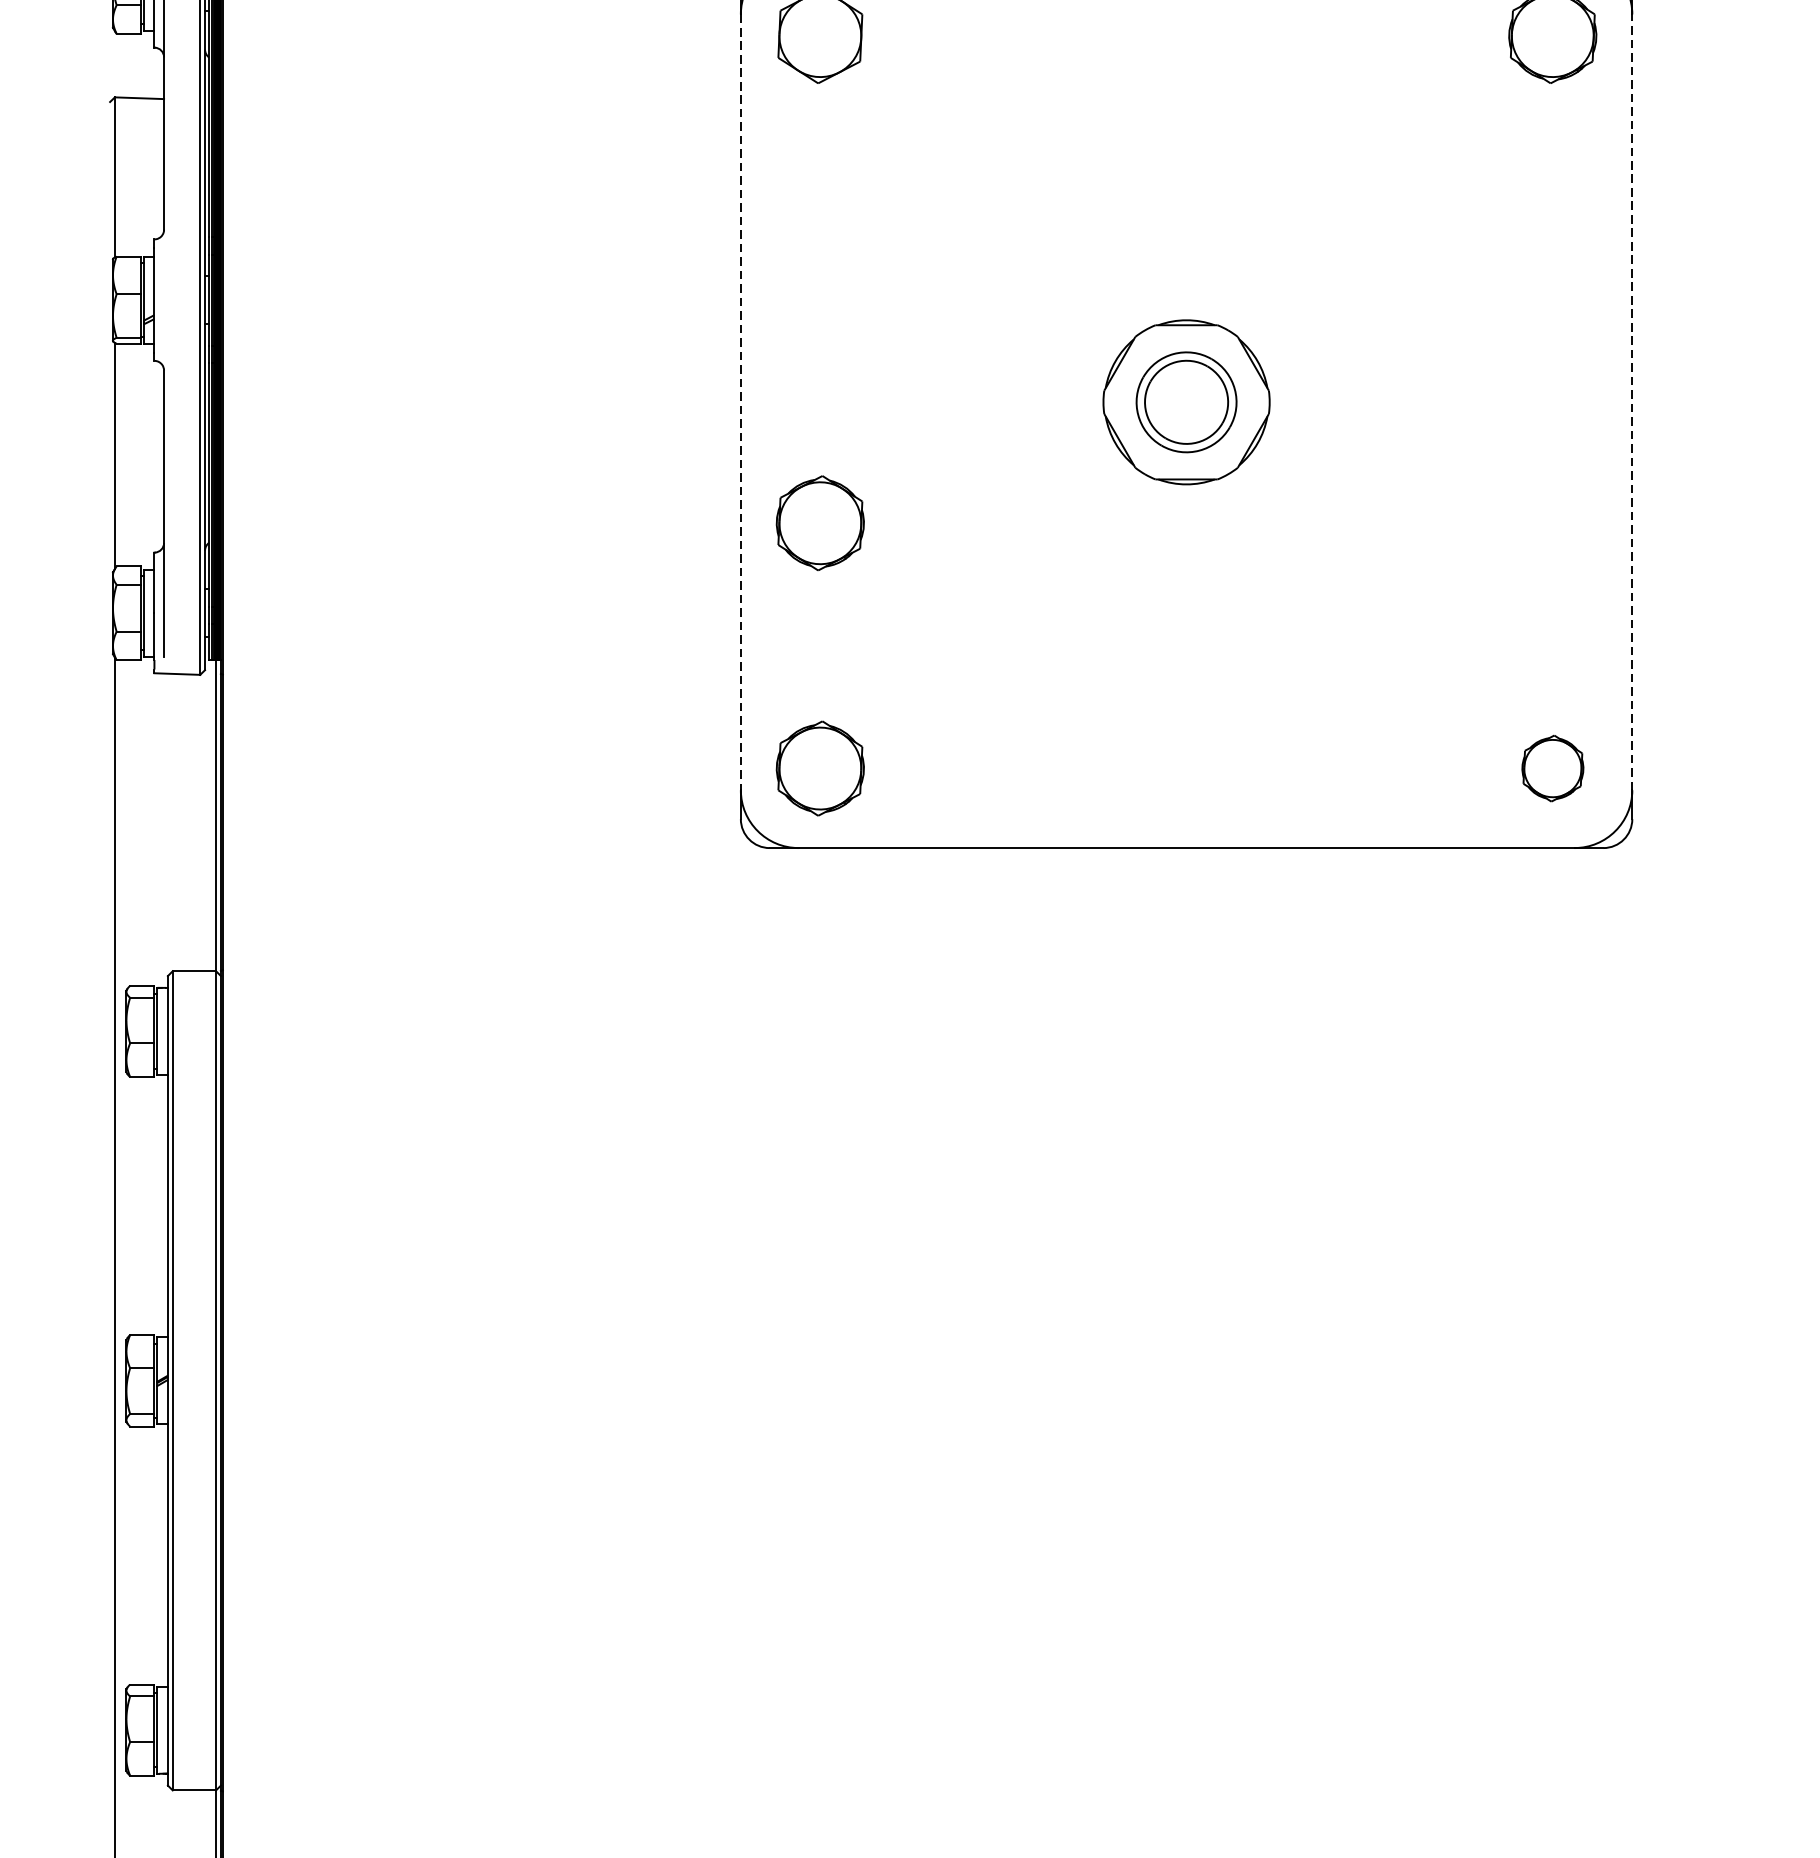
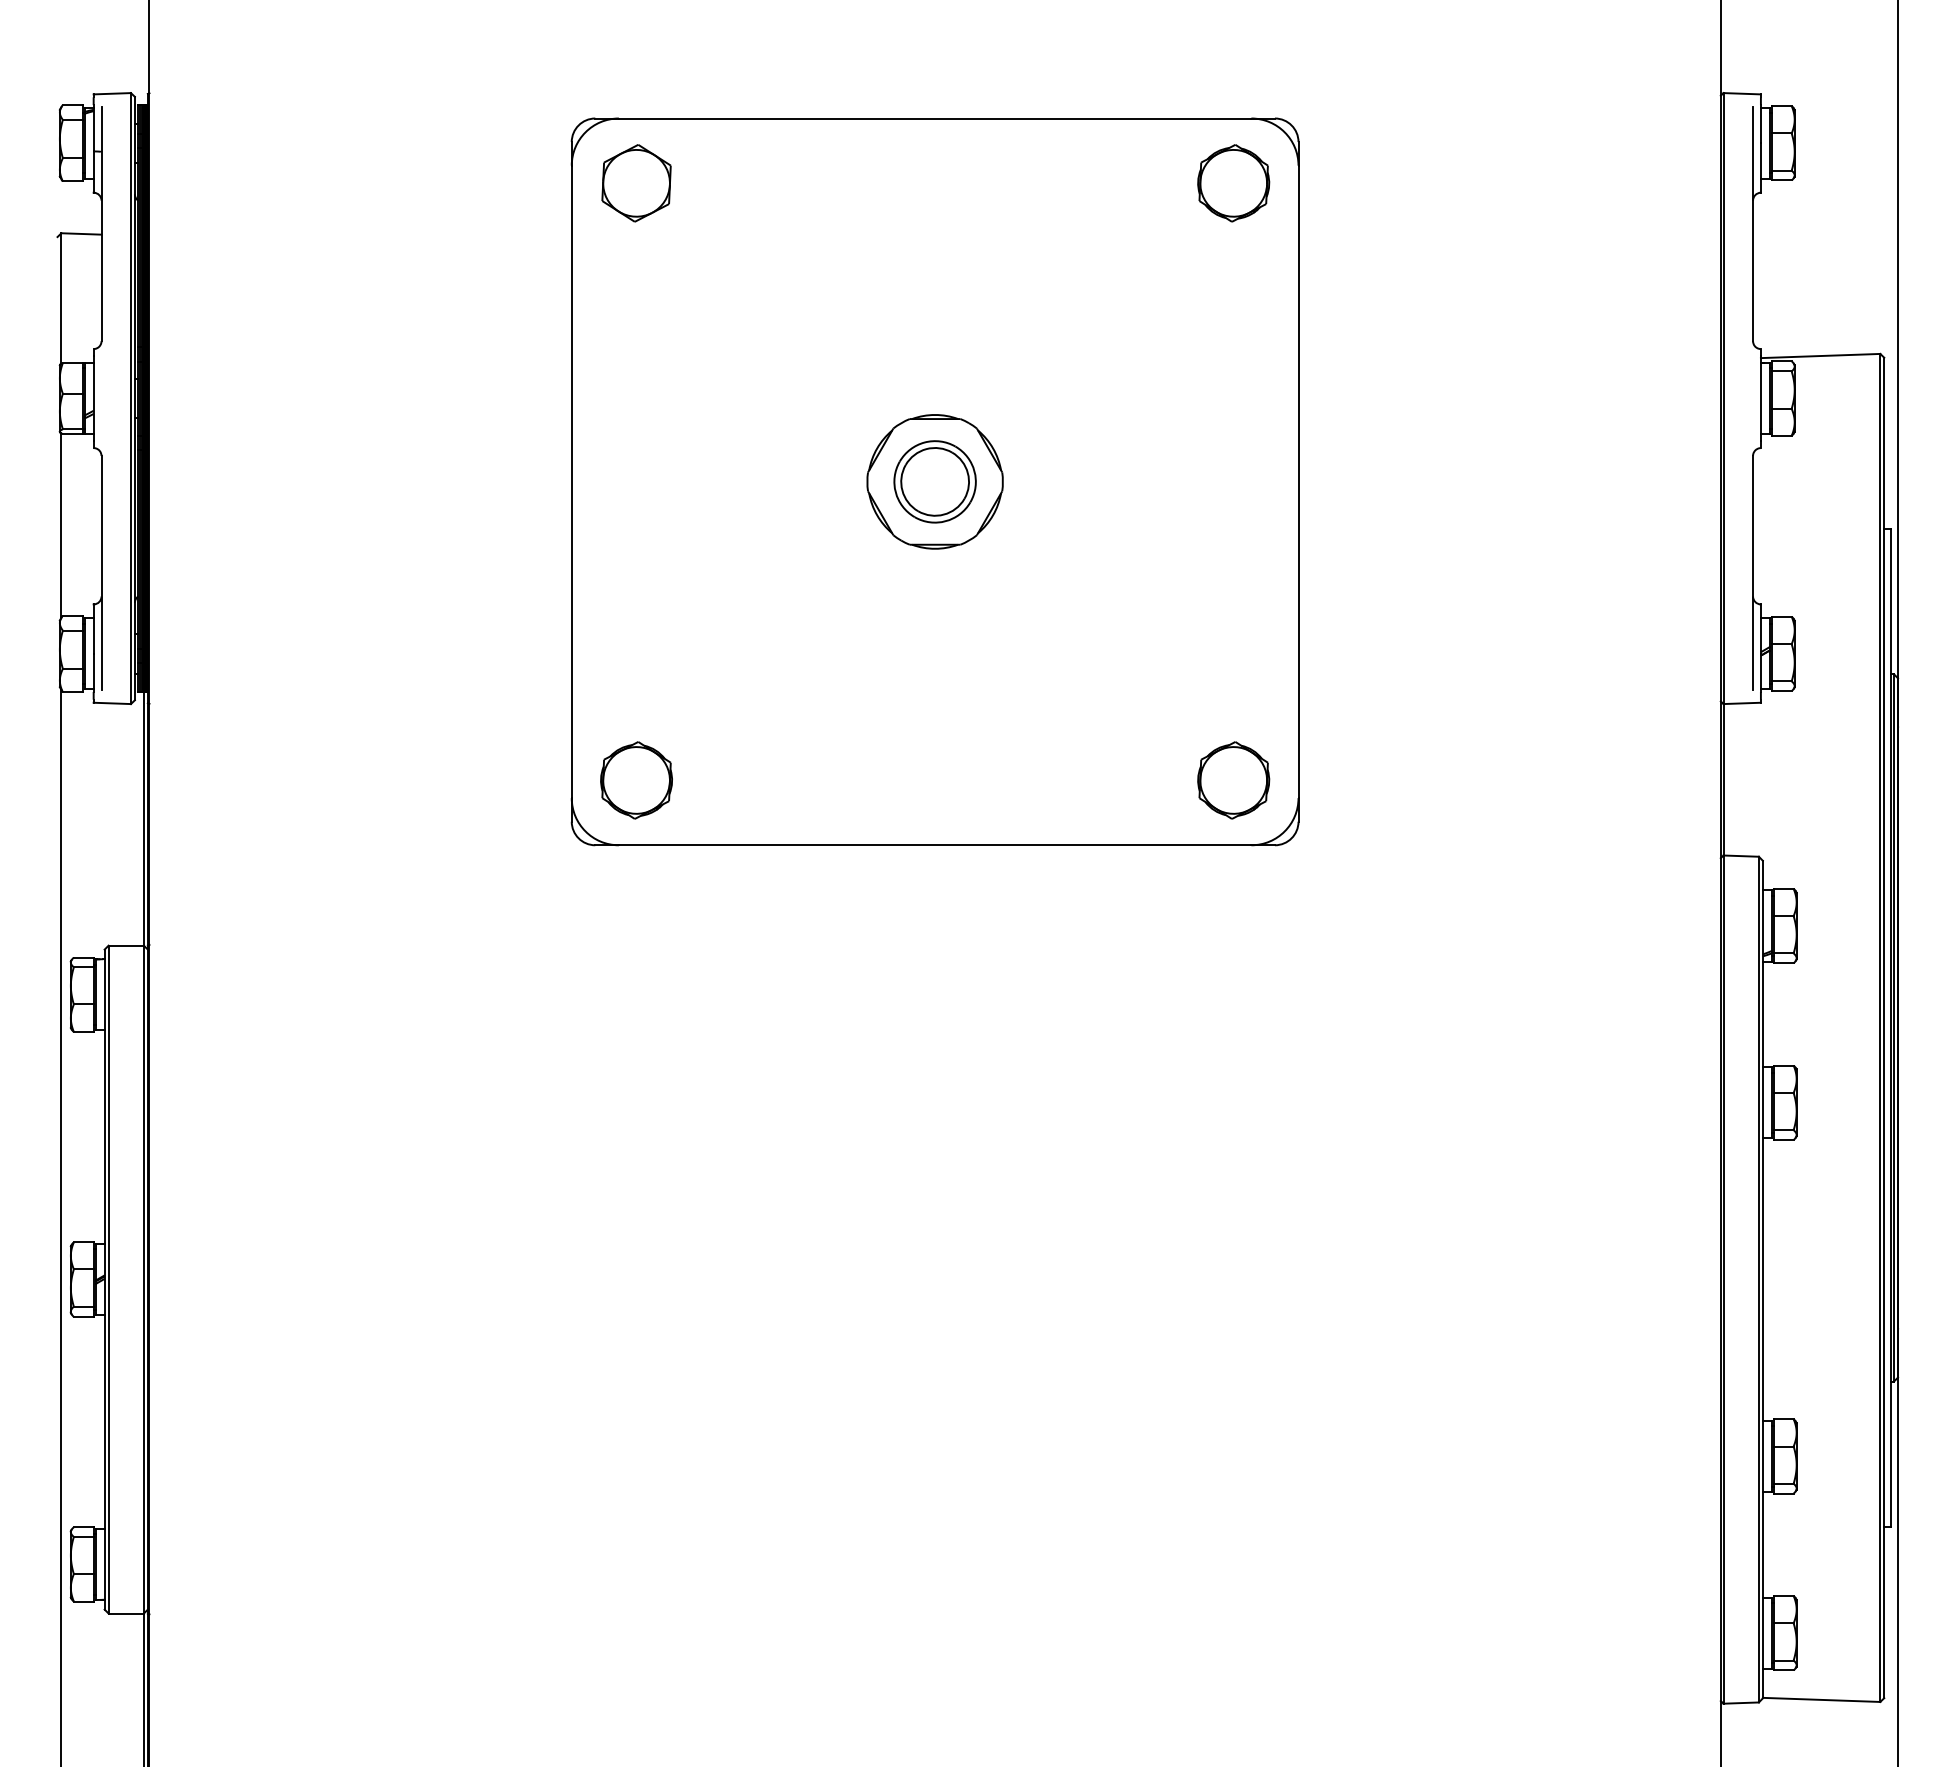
line: (1632, 401) -> (1298, 481), dashed -> solid
line: (740, 403) -> (571, 482), dashed -> solid
part: (820, 523) -> (636, 580), removed
part: (1552, 768) -> (1233, 780), size x1.43

